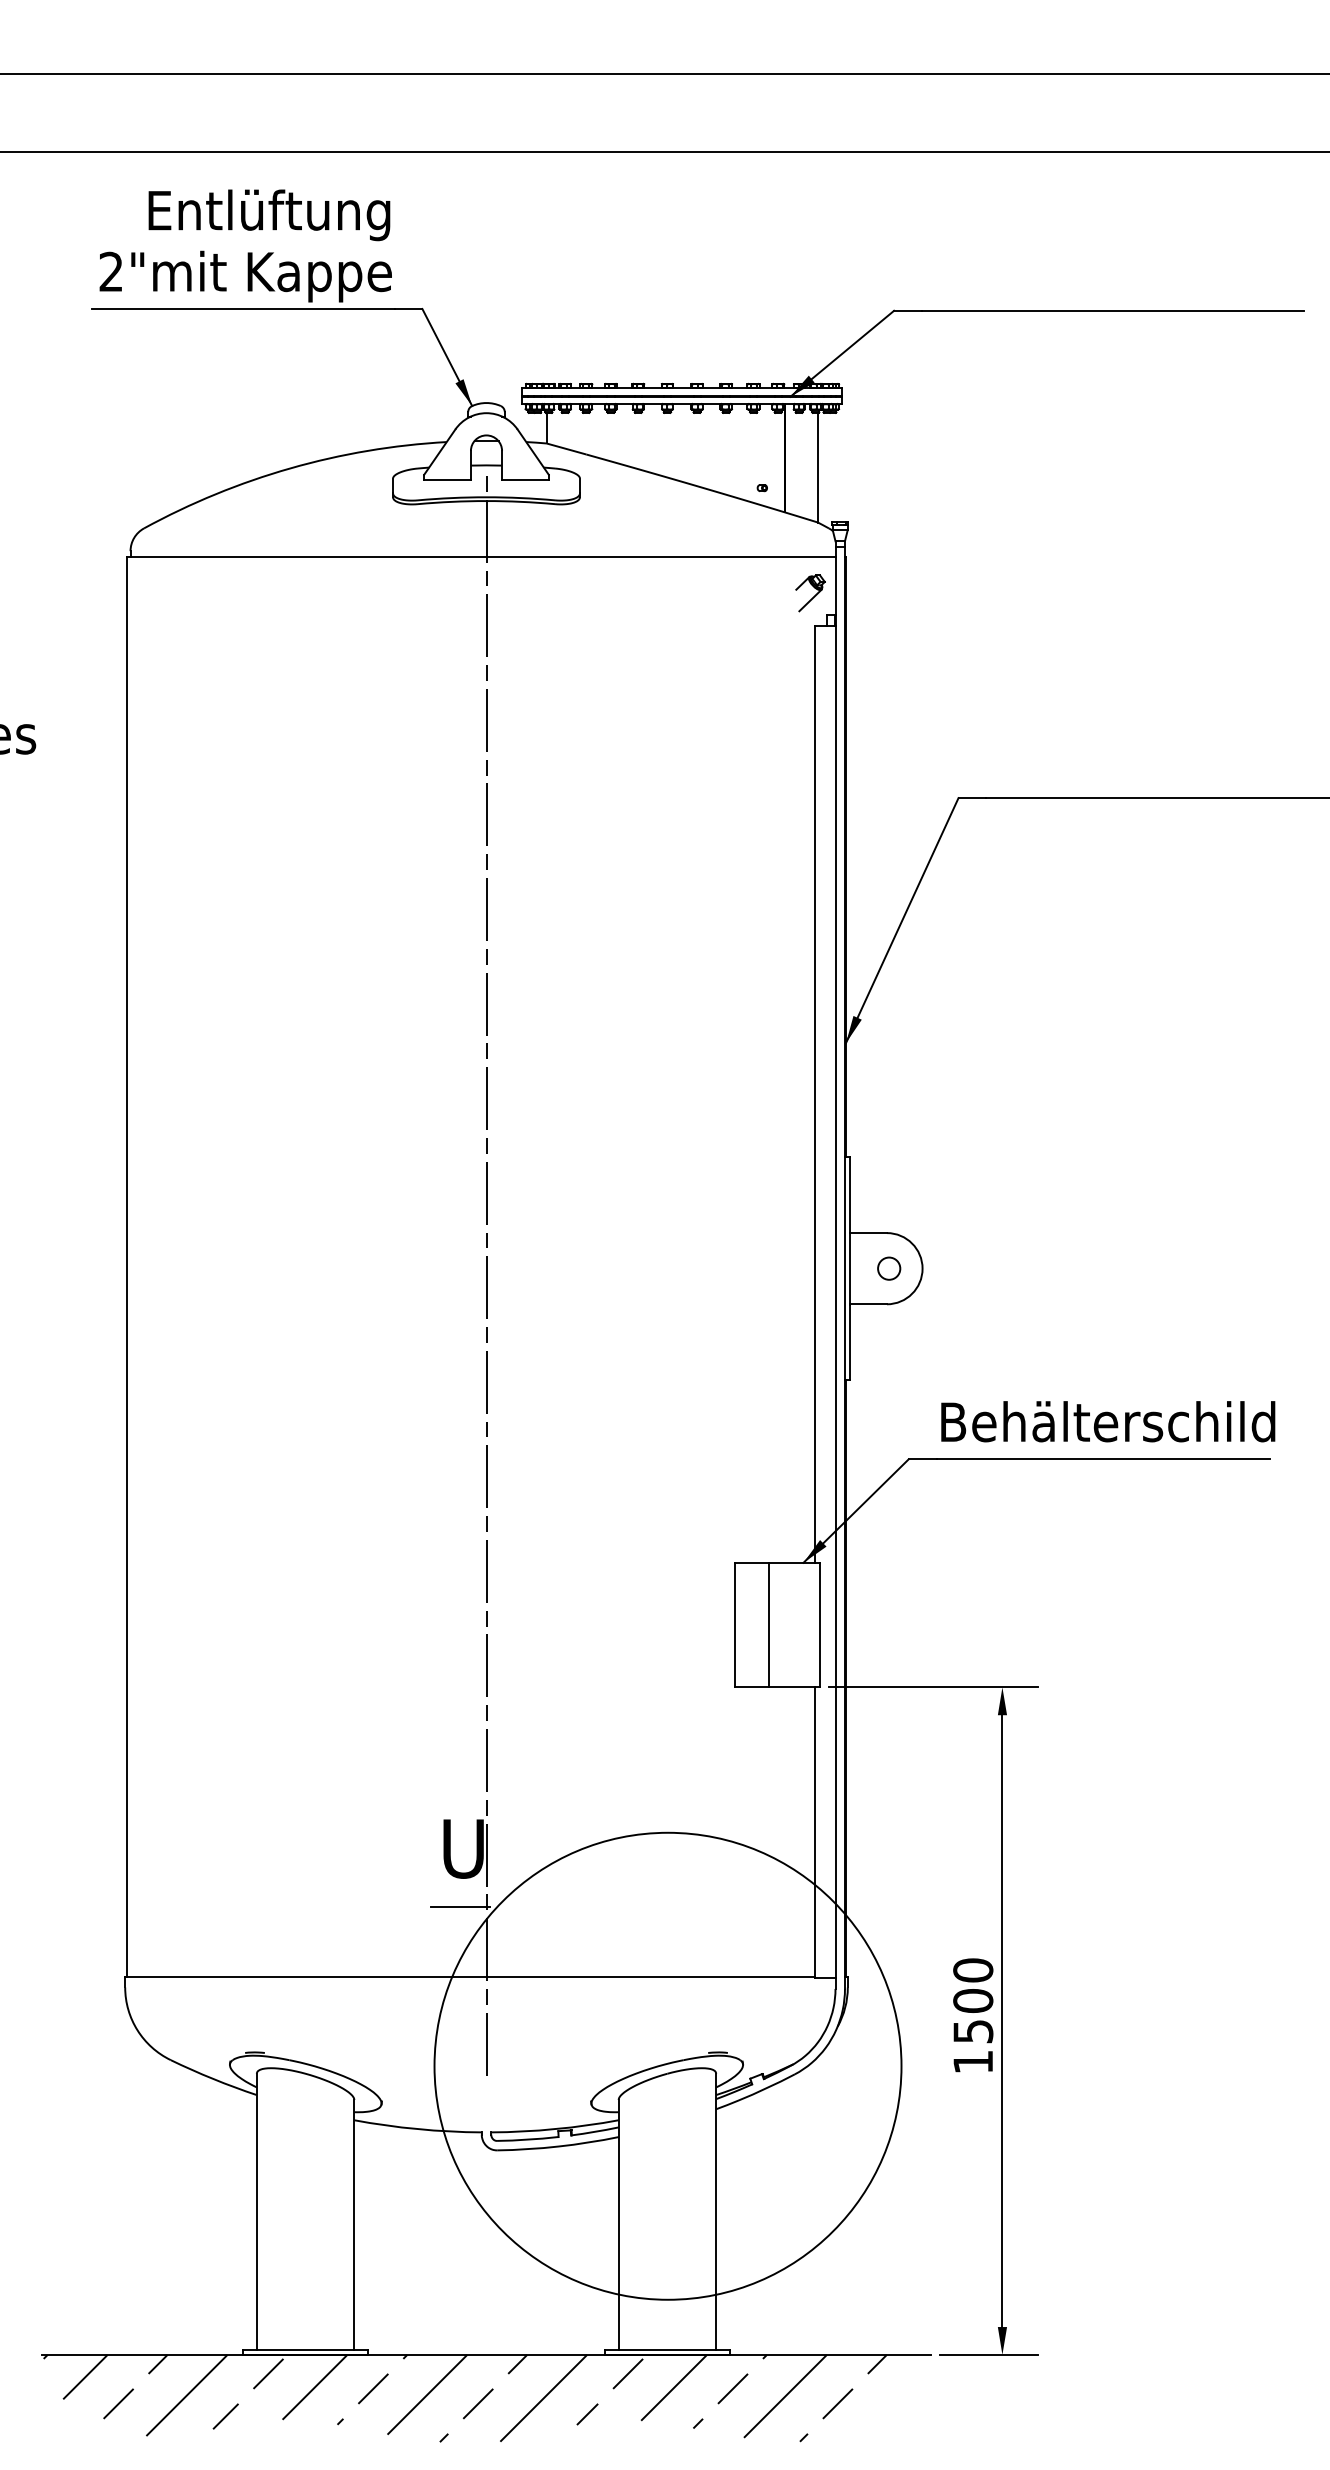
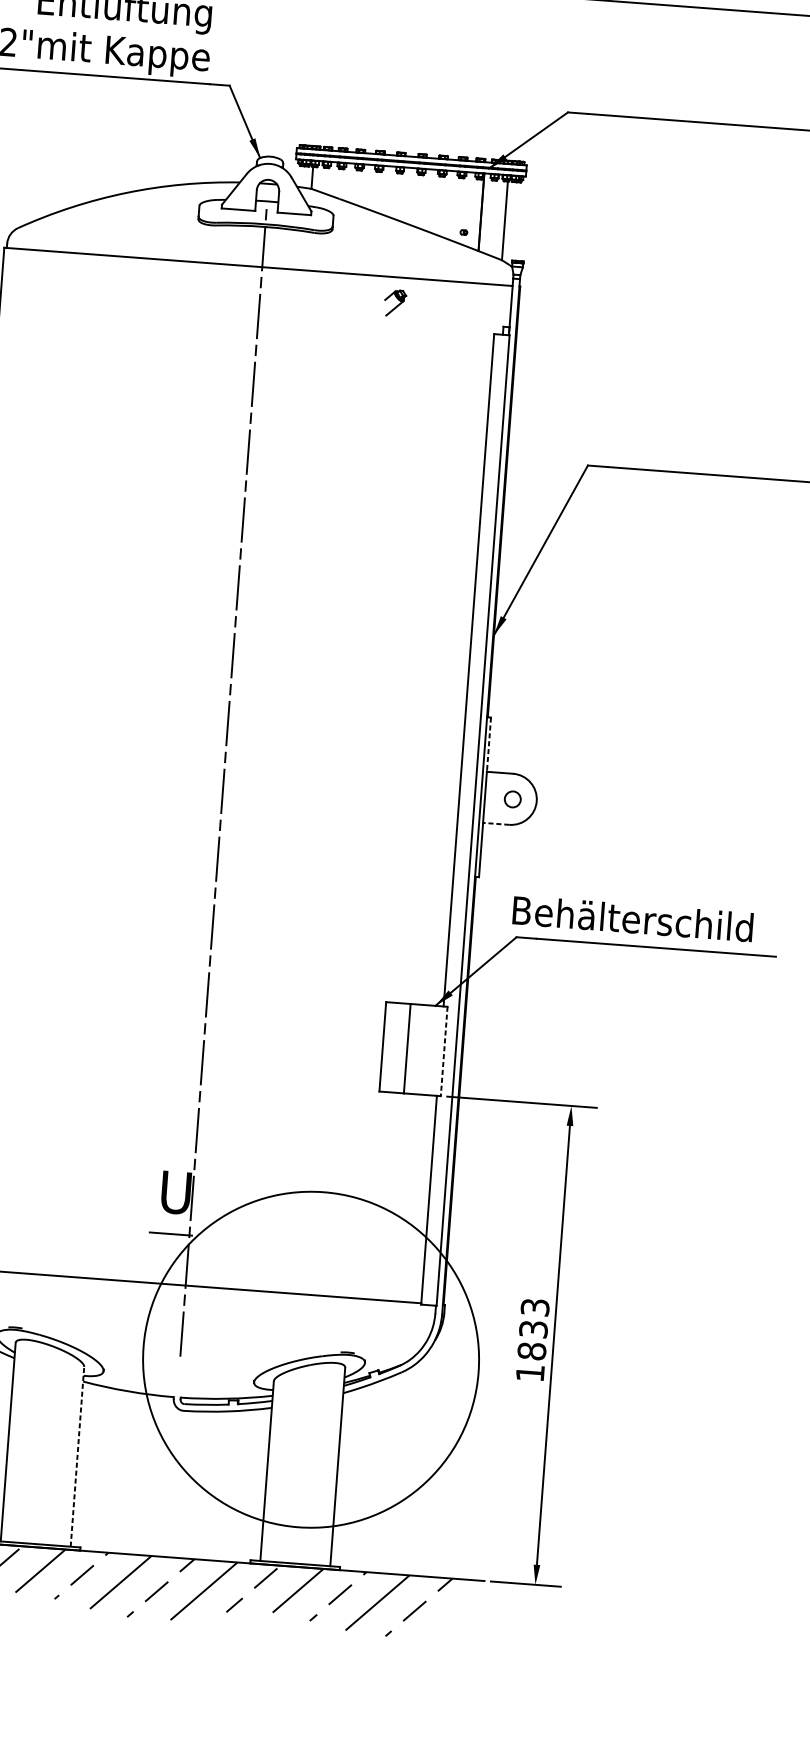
part: (810, 593) -> (395, 303), moved
line: (850, 1195) -> (488, 744), solid -> dashed
line: (868, 1304) -> (496, 824), solid -> dashed
text: (1108, 1421) -> (633, 918), moved
line: (820, 1625) -> (444, 1051), solid -> dashed
text: (973, 2000) -> (533, 1329), 1500 -> 1833
line: (354, 2224) -> (77, 1456), solid -> dashed

